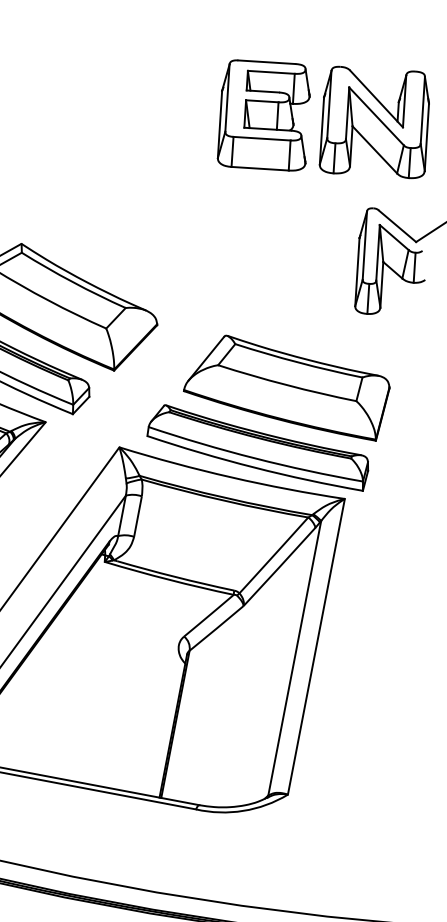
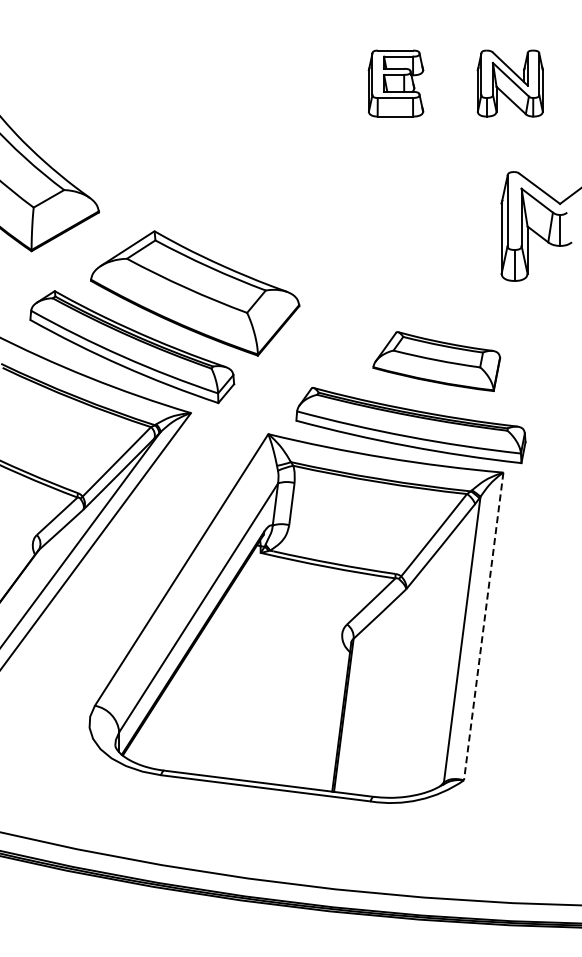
part: (264, 115) -> (395, 83), size x0.6
part: (375, 122) -> (510, 83), size x0.6
part: (286, 387) -> (436, 361), size x0.6
line: (316, 646) -> (483, 626), solid -> dashed

